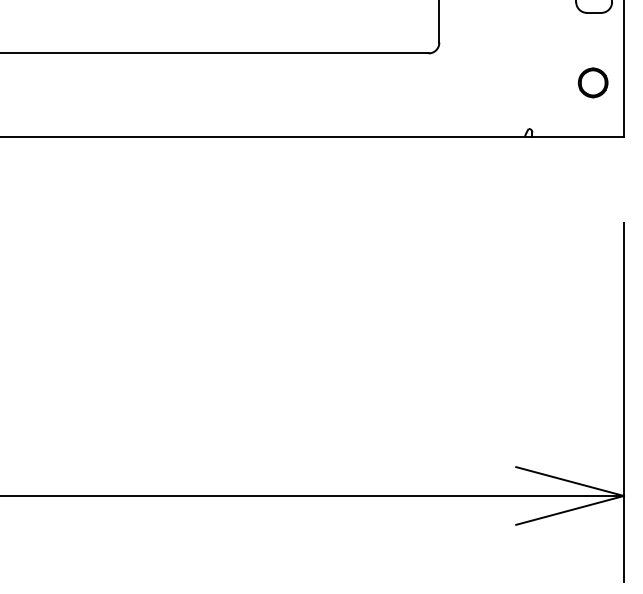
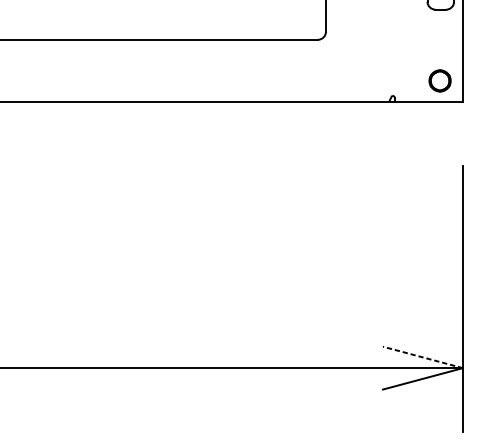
part: (593, 82) -> (440, 80), moved
line: (570, 481) -> (423, 357), solid -> dashed

